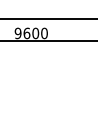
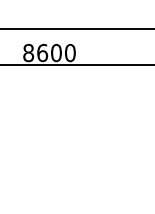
text: (17, 33) -> (27, 53), 9600 -> 8600

